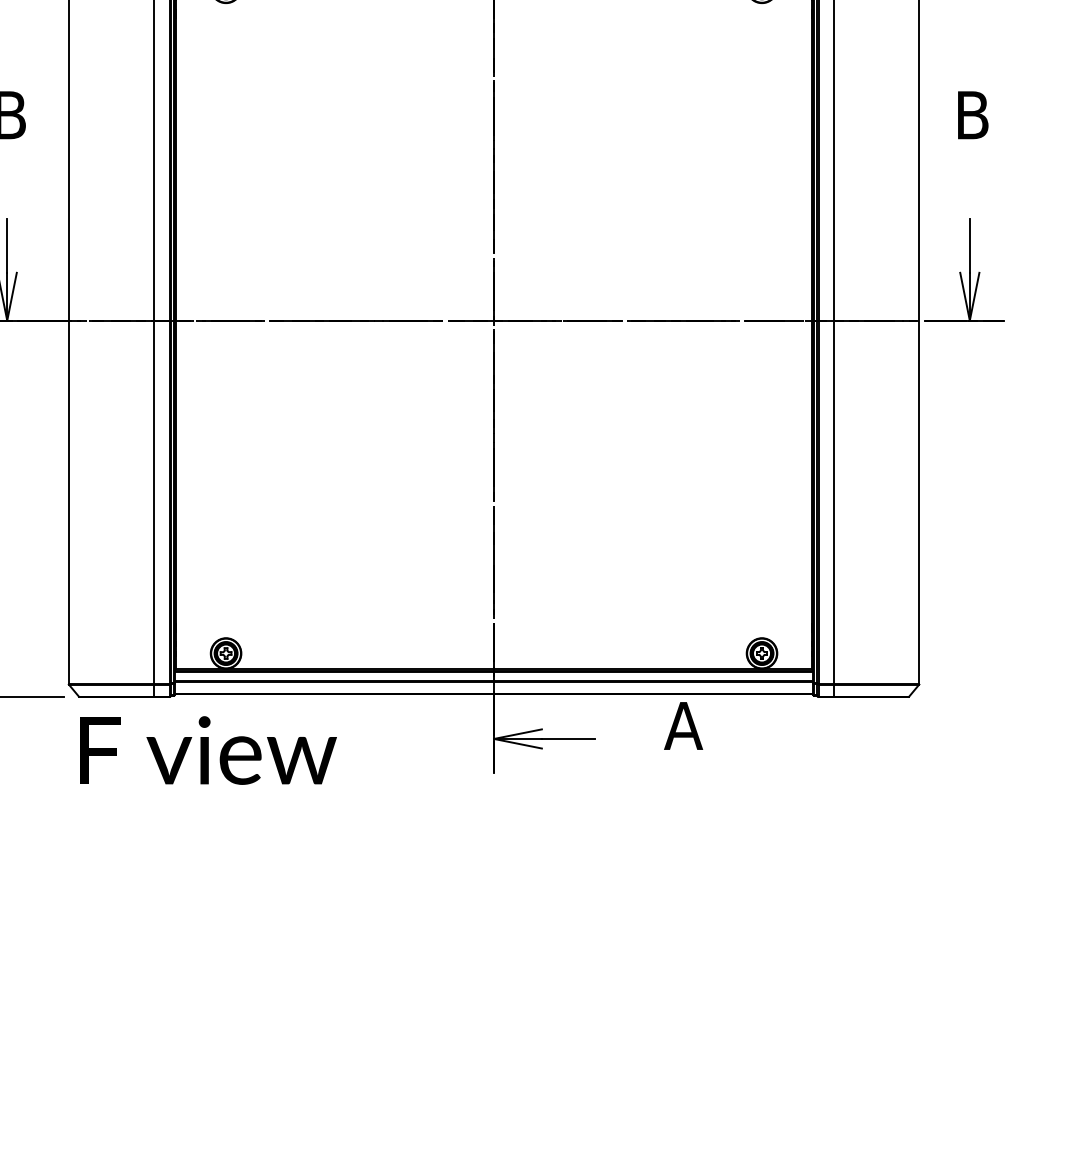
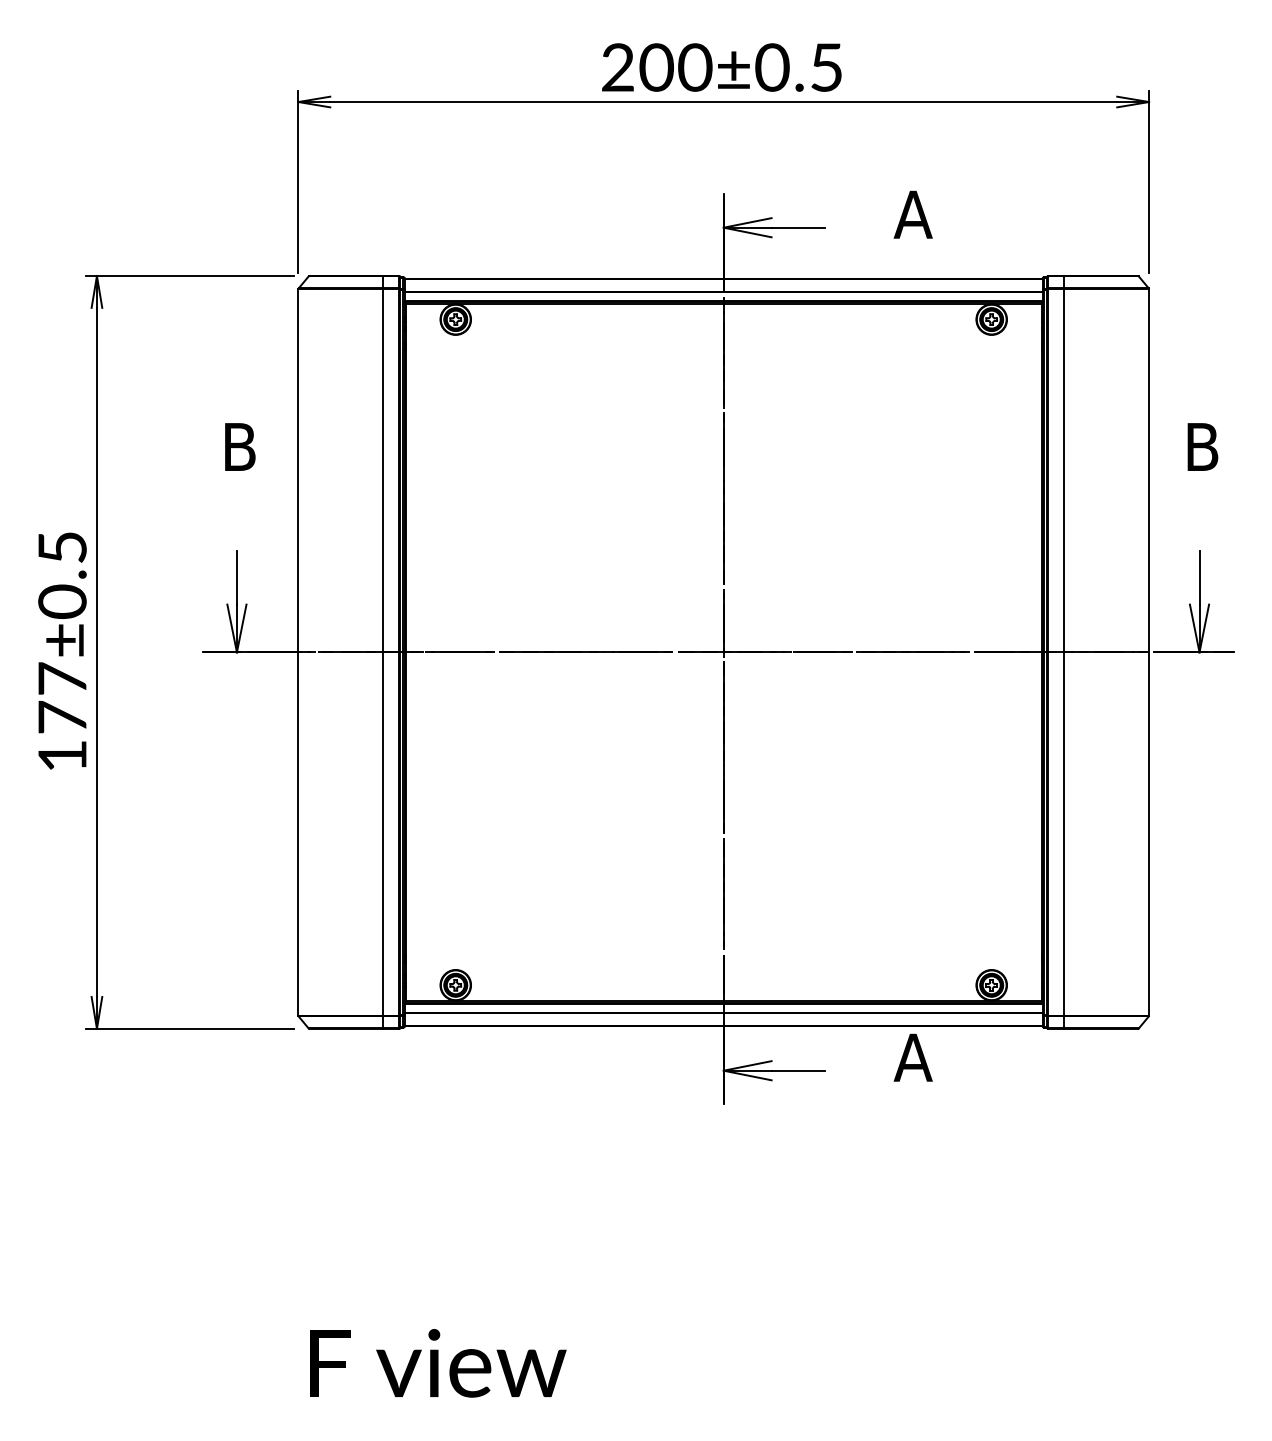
text: (208, 750) -> (438, 1363), moved

